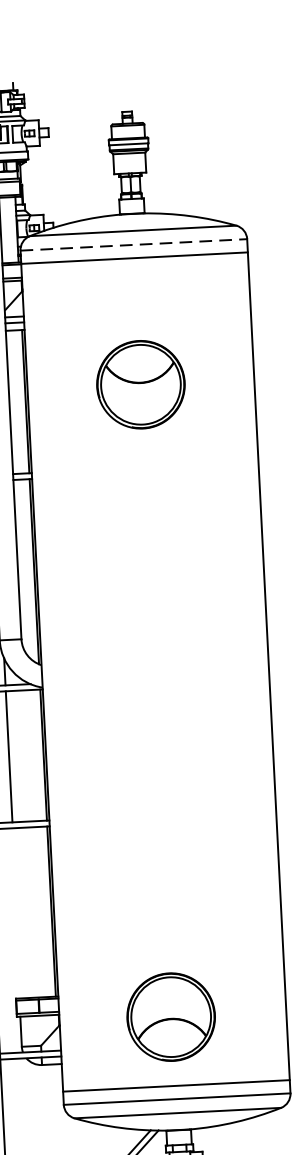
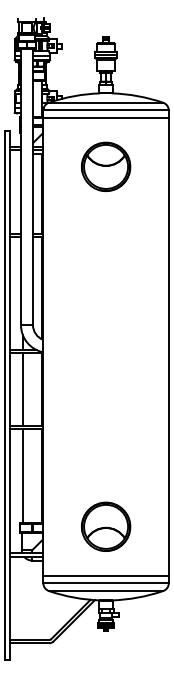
line: (134, 244) -> (106, 110), dashed -> solid
part: (141, 383) -> (106, 166), moved
line: (16, 913) -> (22, 476), added
part: (171, 1016) -> (106, 526), moved

